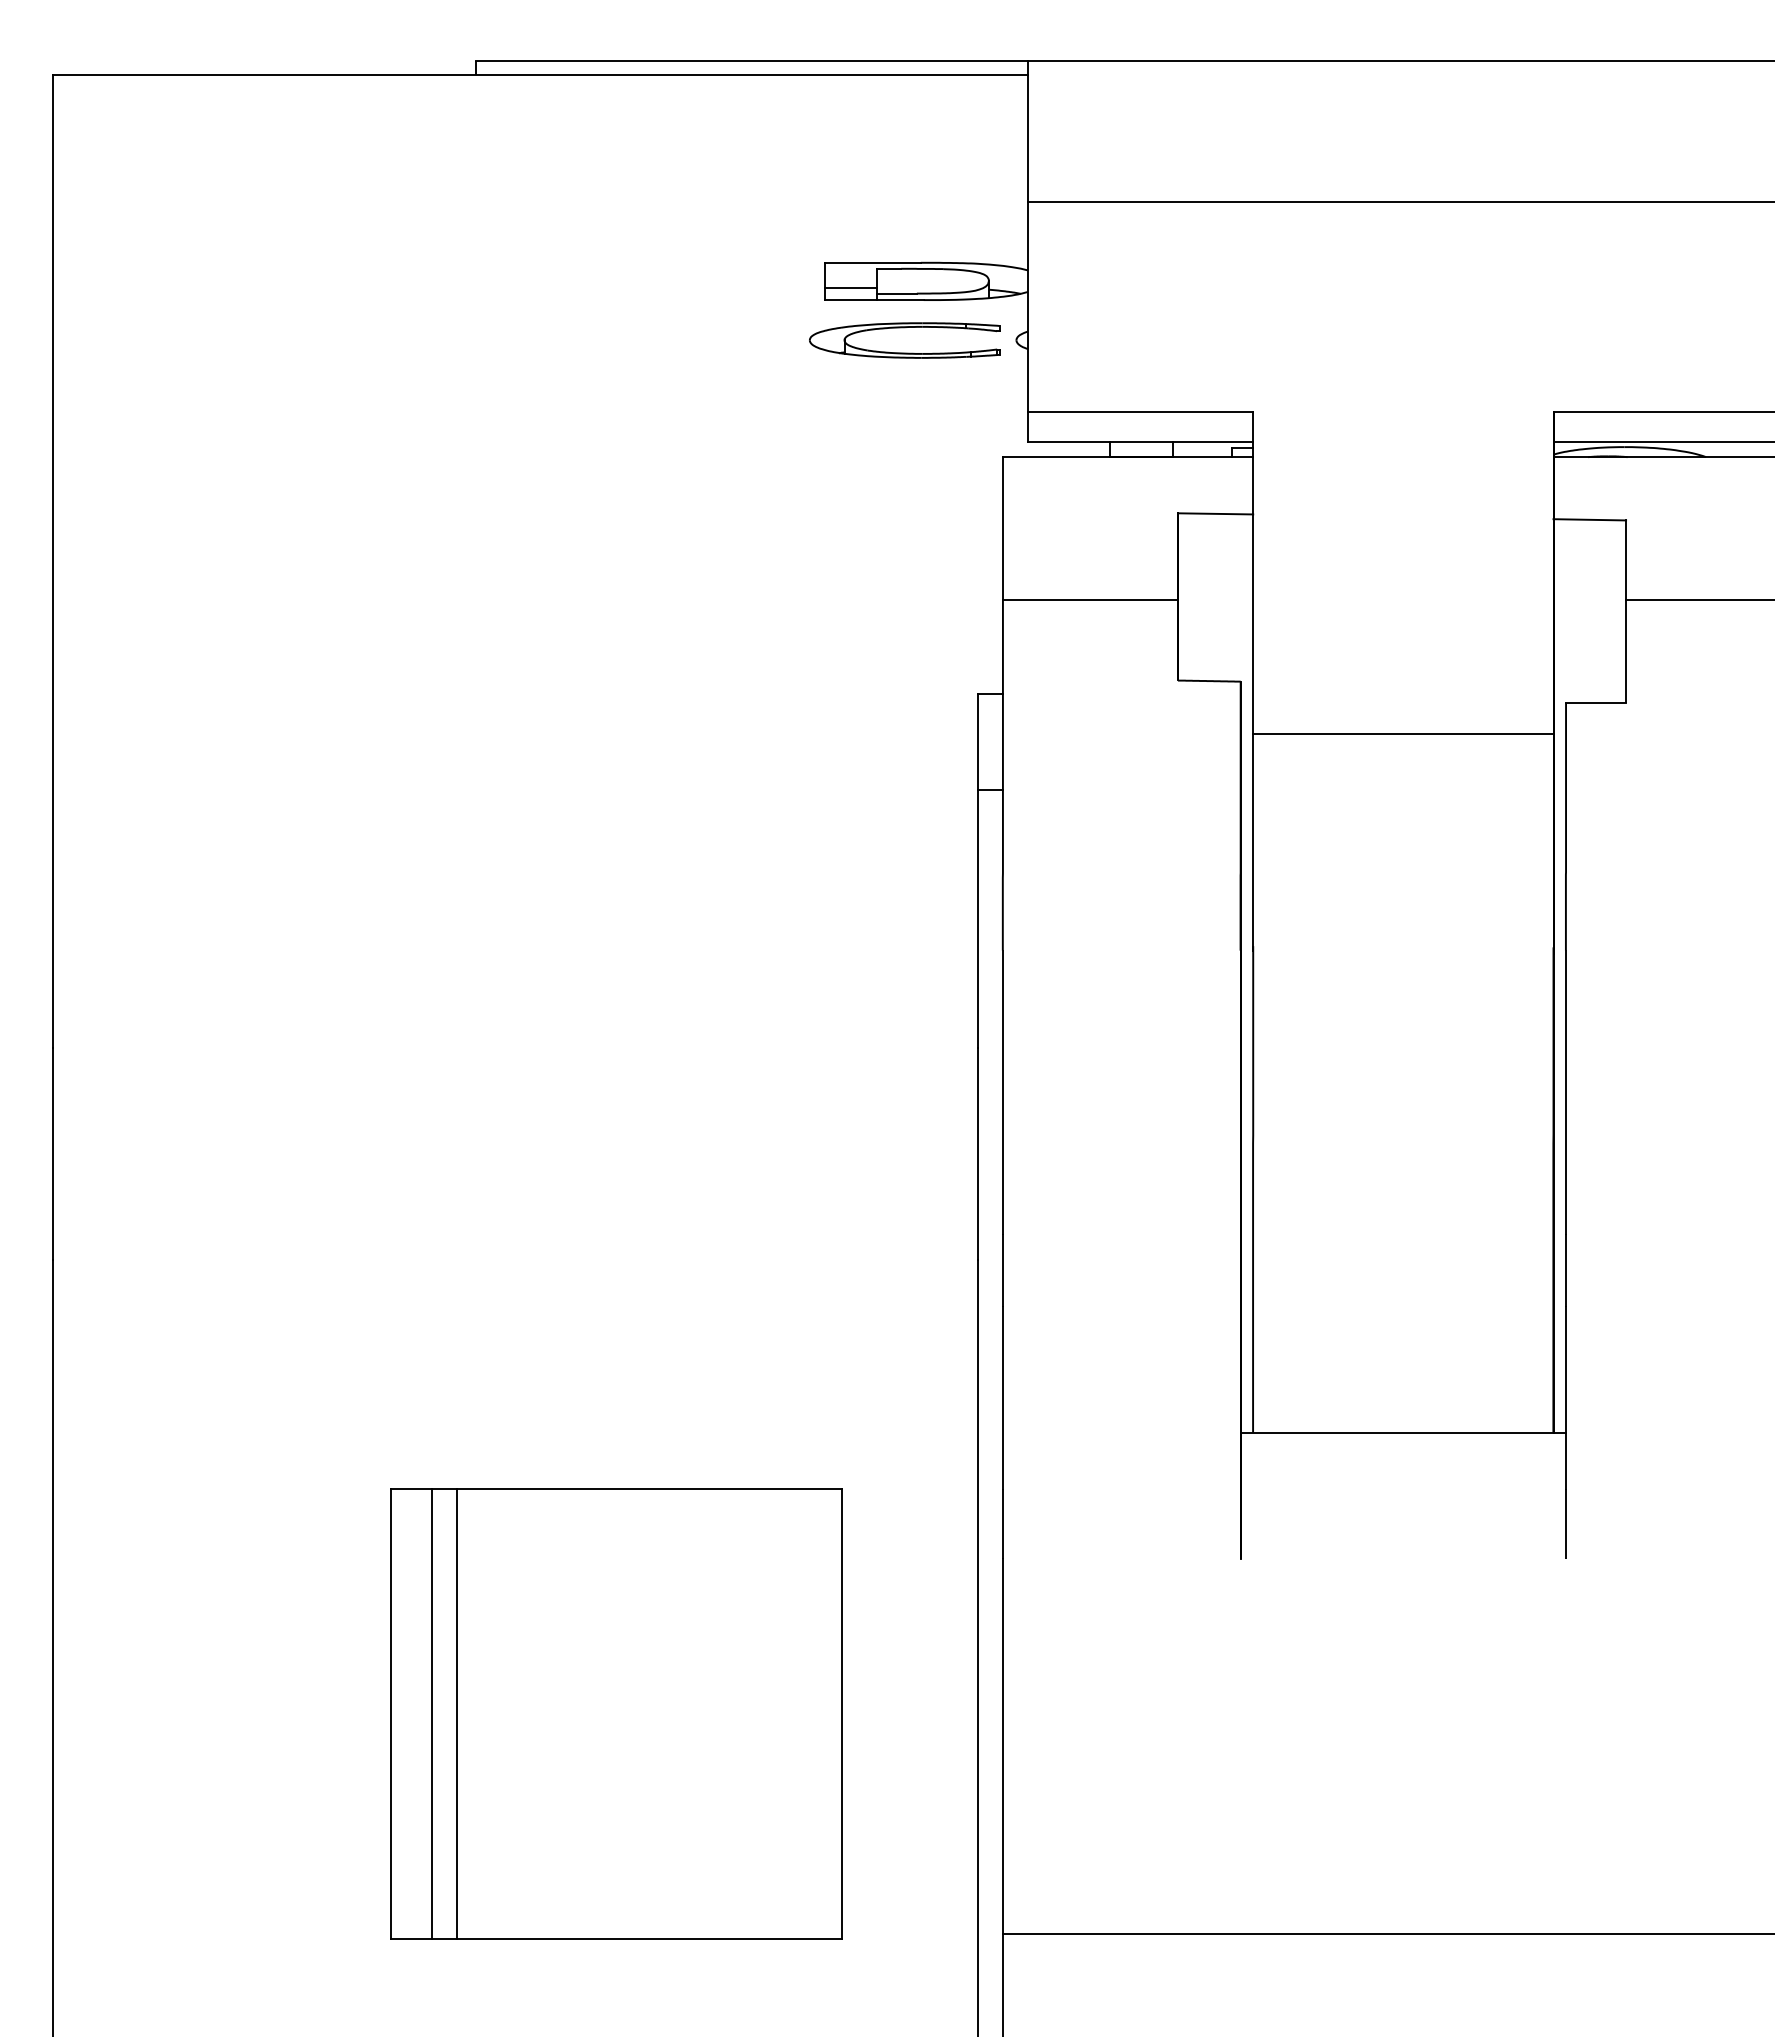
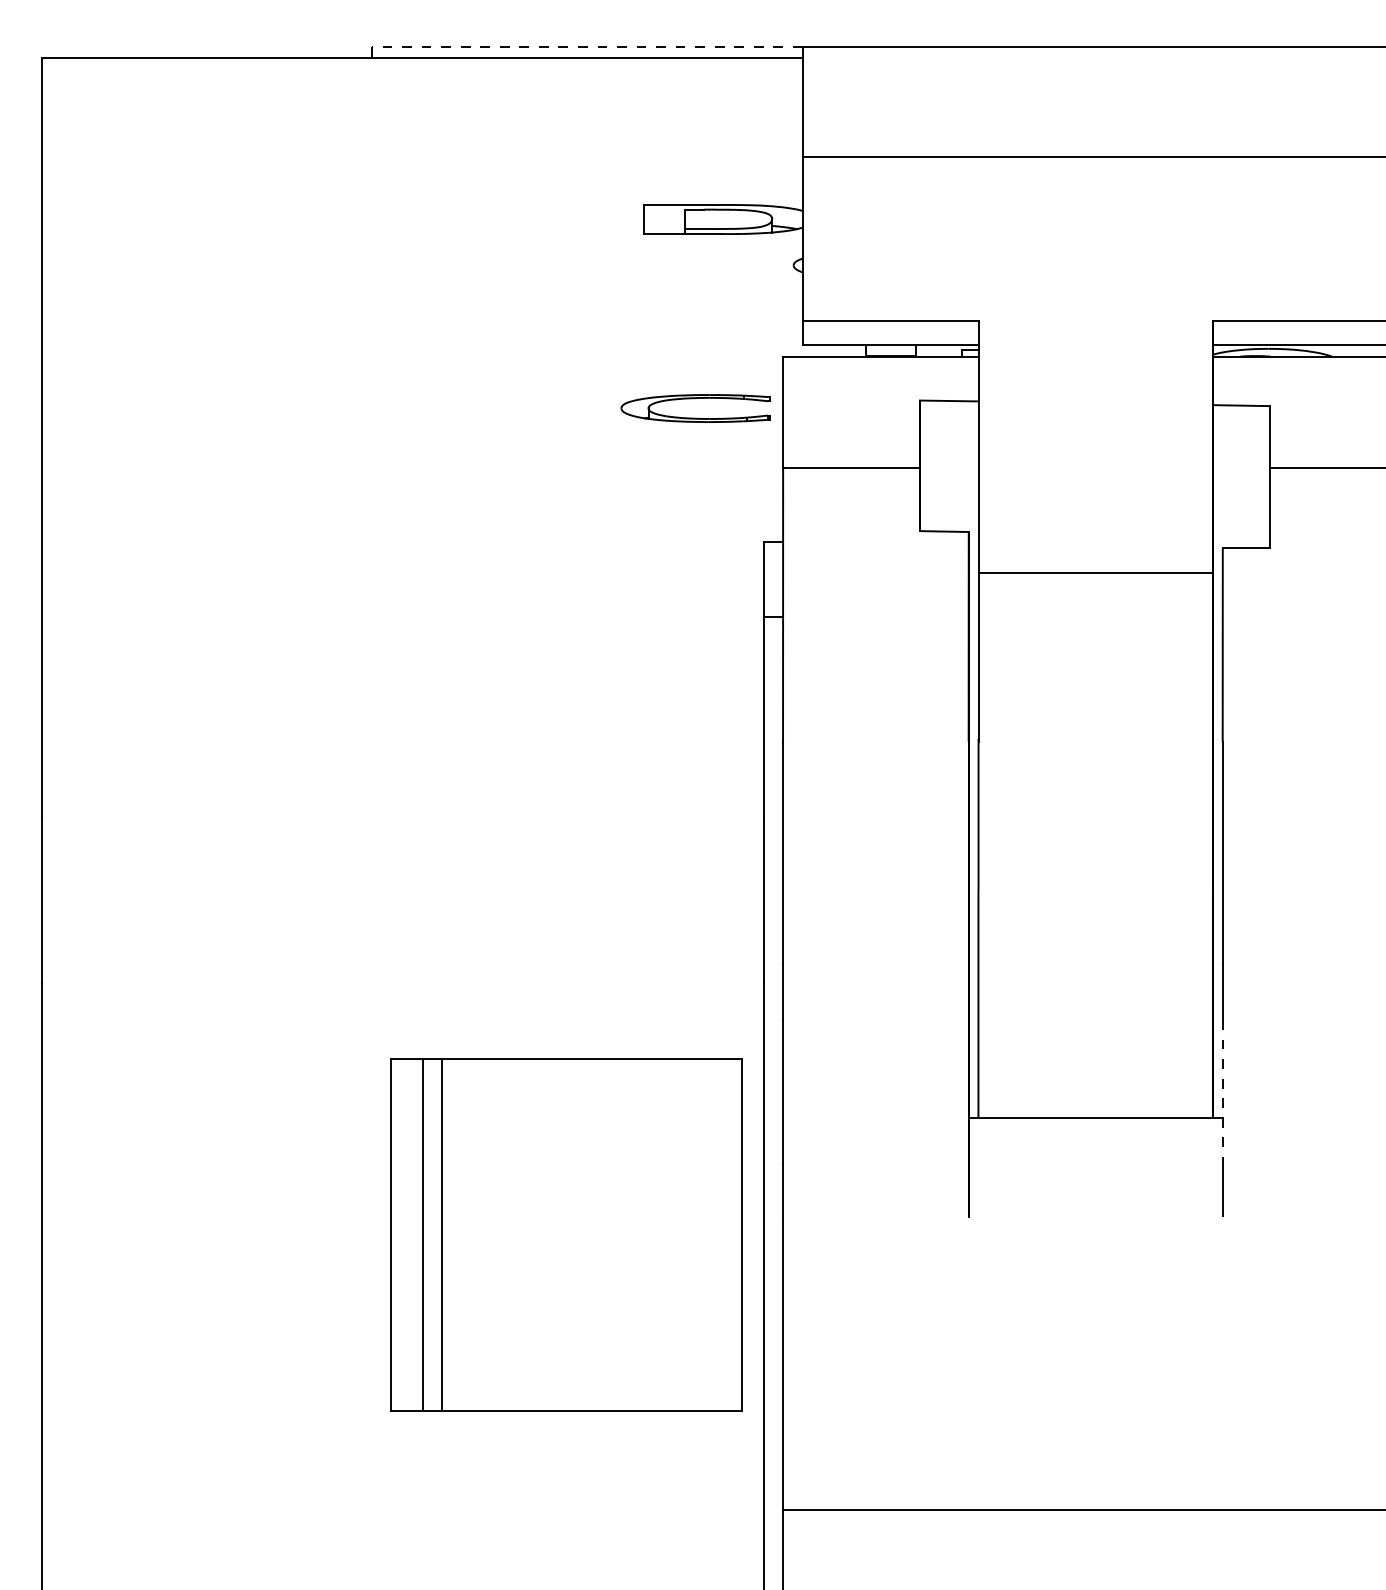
line: (752, 61) -> (587, 47), solid -> dashed
line: (850, 287) -> (664, 224), removed
part: (904, 328) -> (695, 399), moved
line: (1565, 1398) -> (1222, 1091), solid -> dashed
part: (616, 1713) -> (566, 1234), moved

